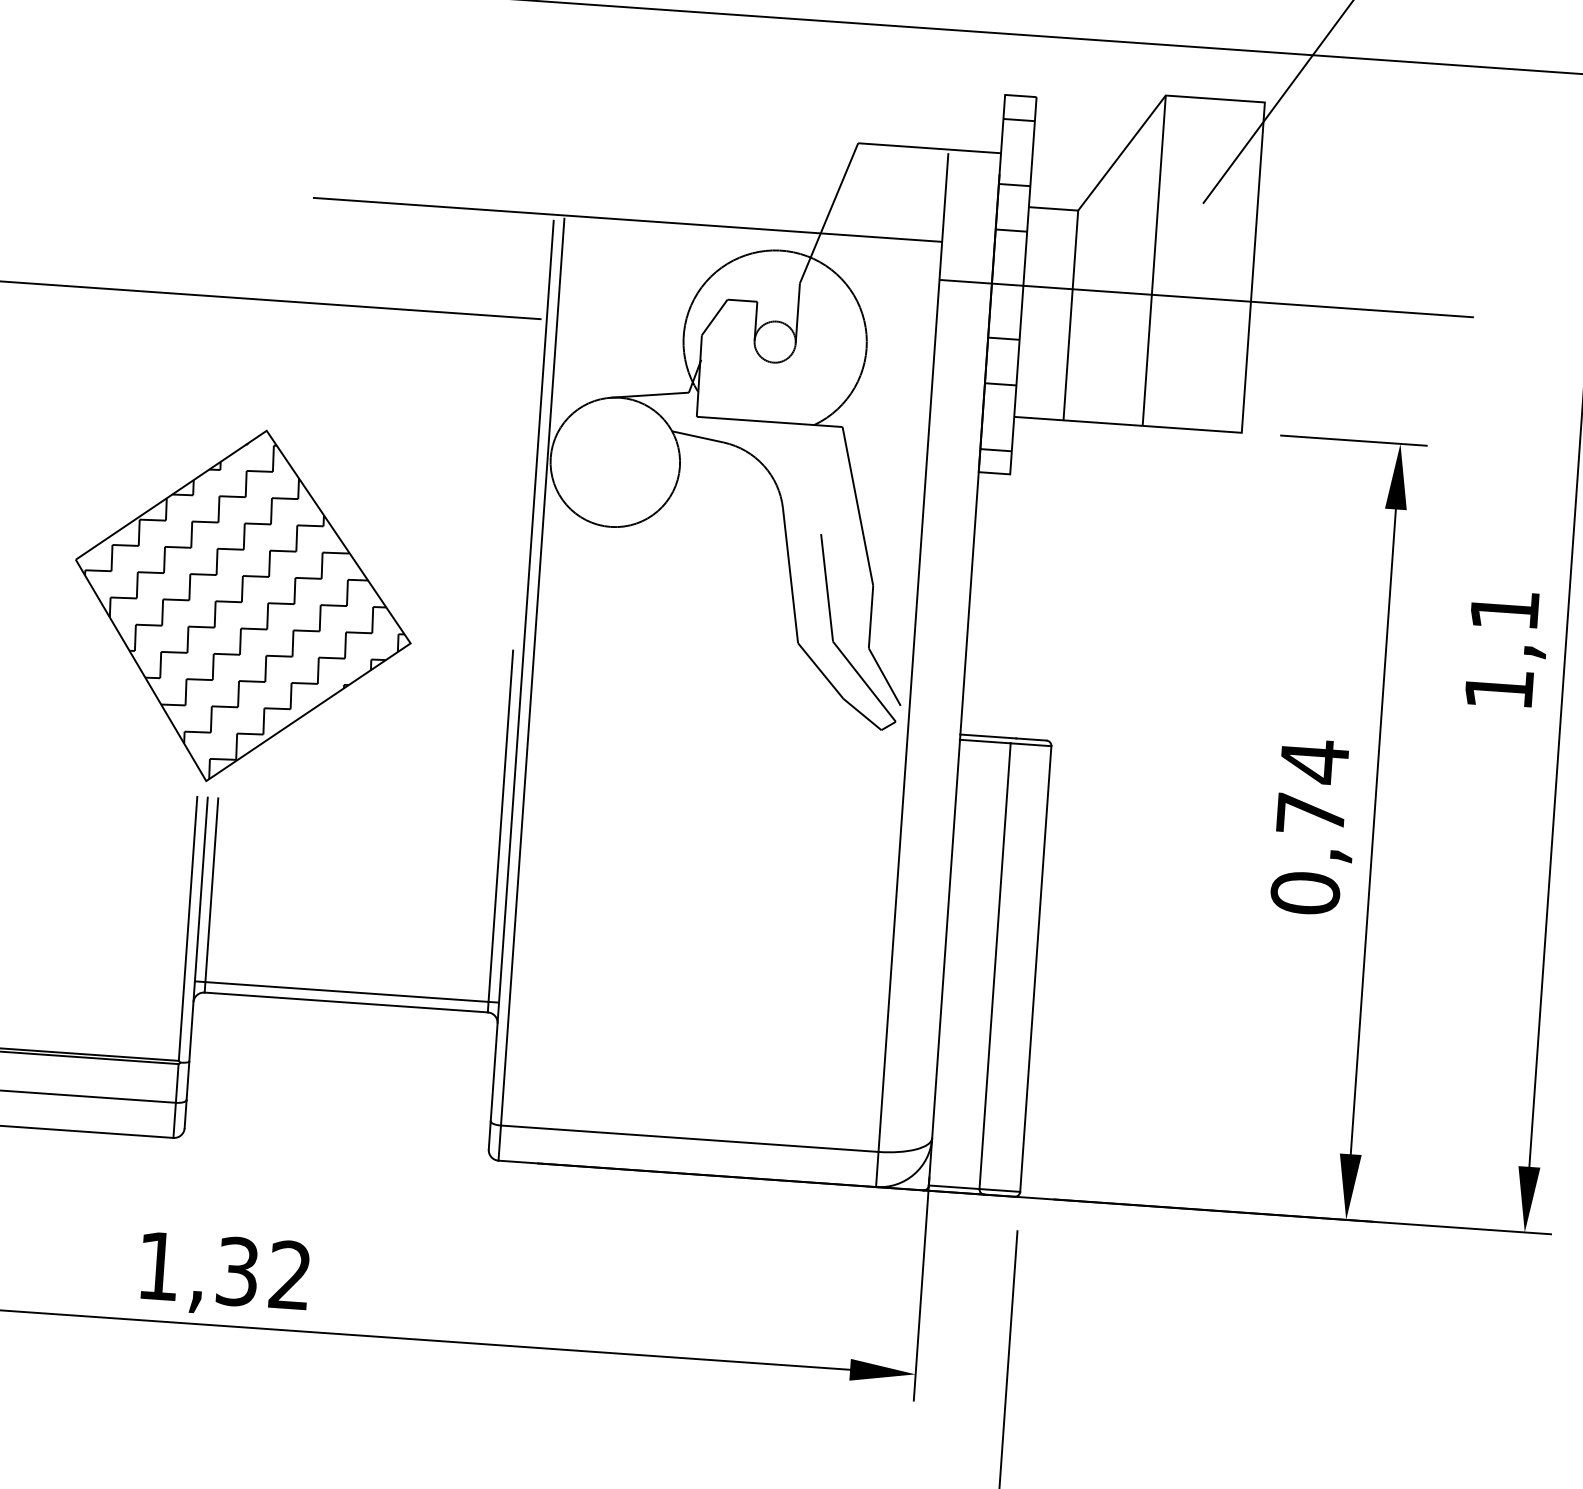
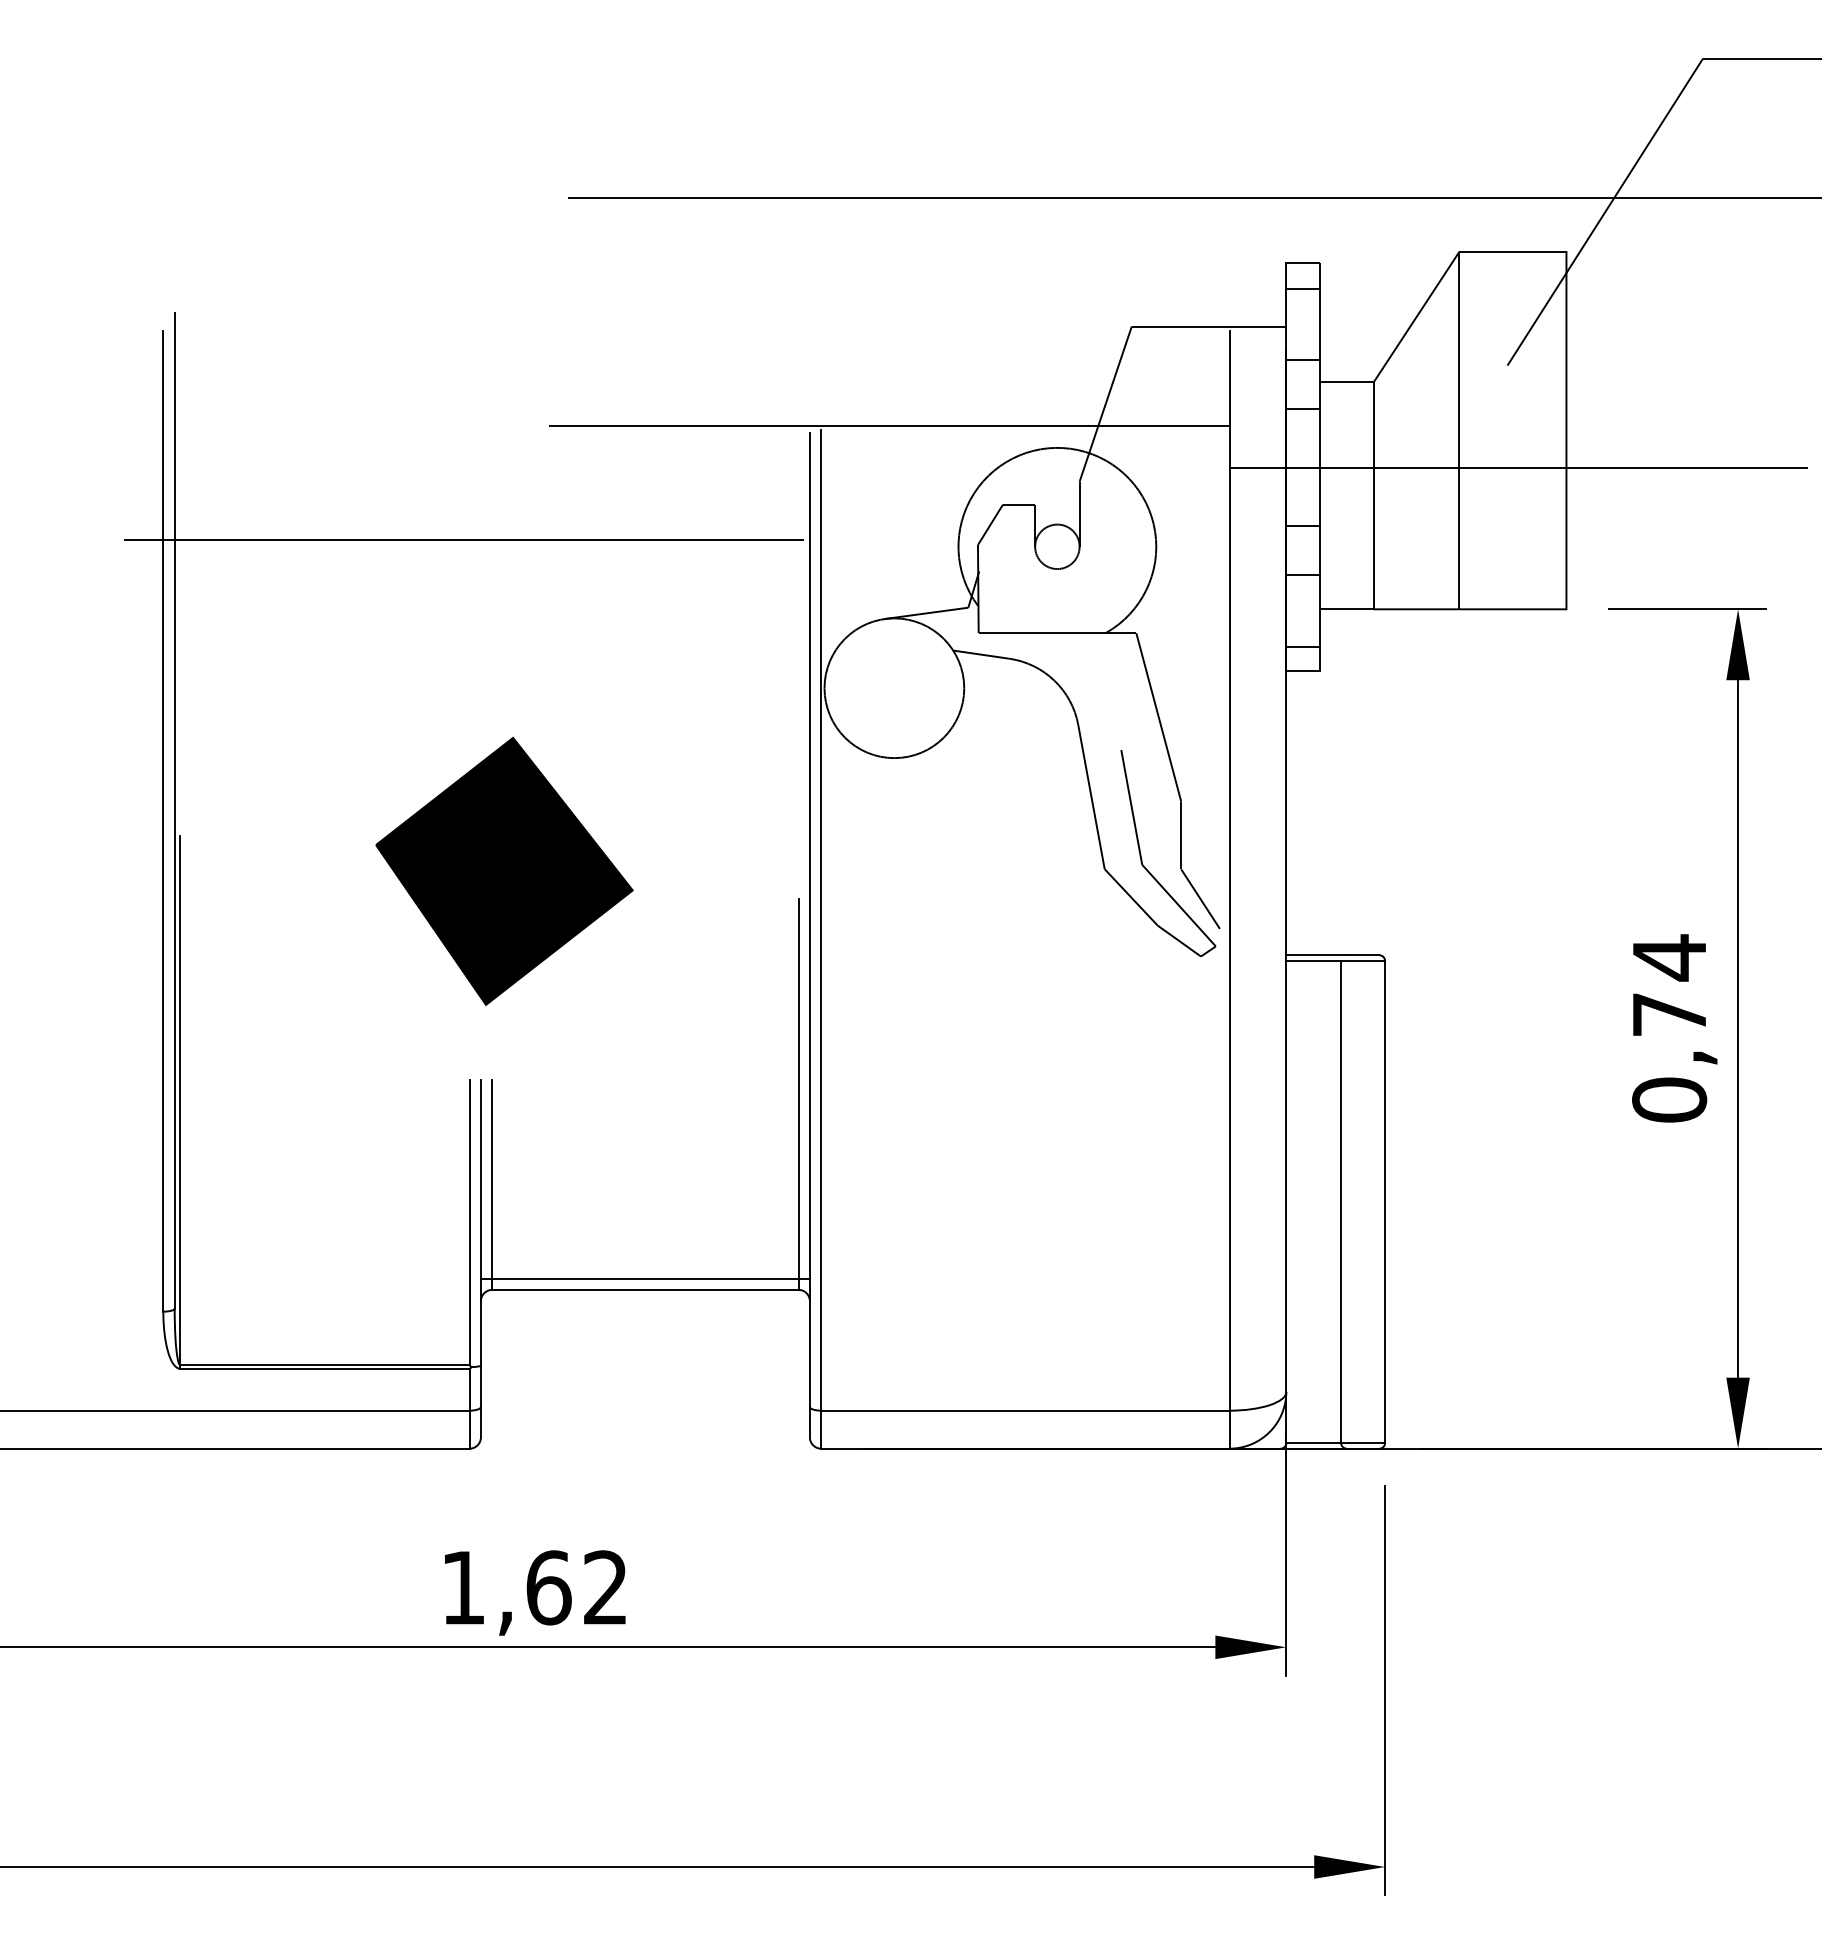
part: (243, 606) -> (504, 871), size x0.7
text: (237, 1271) -> (548, 1587), 1,32 -> 1,62

